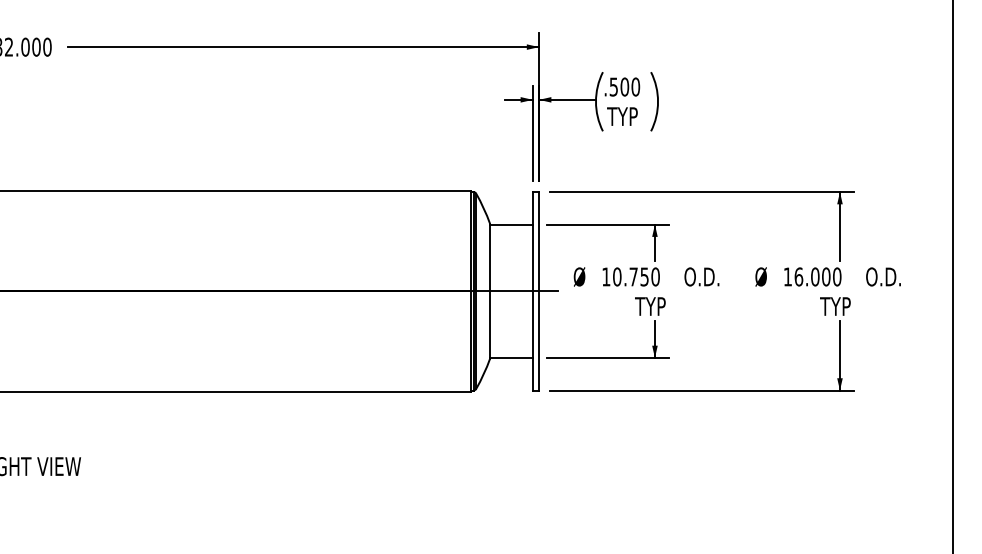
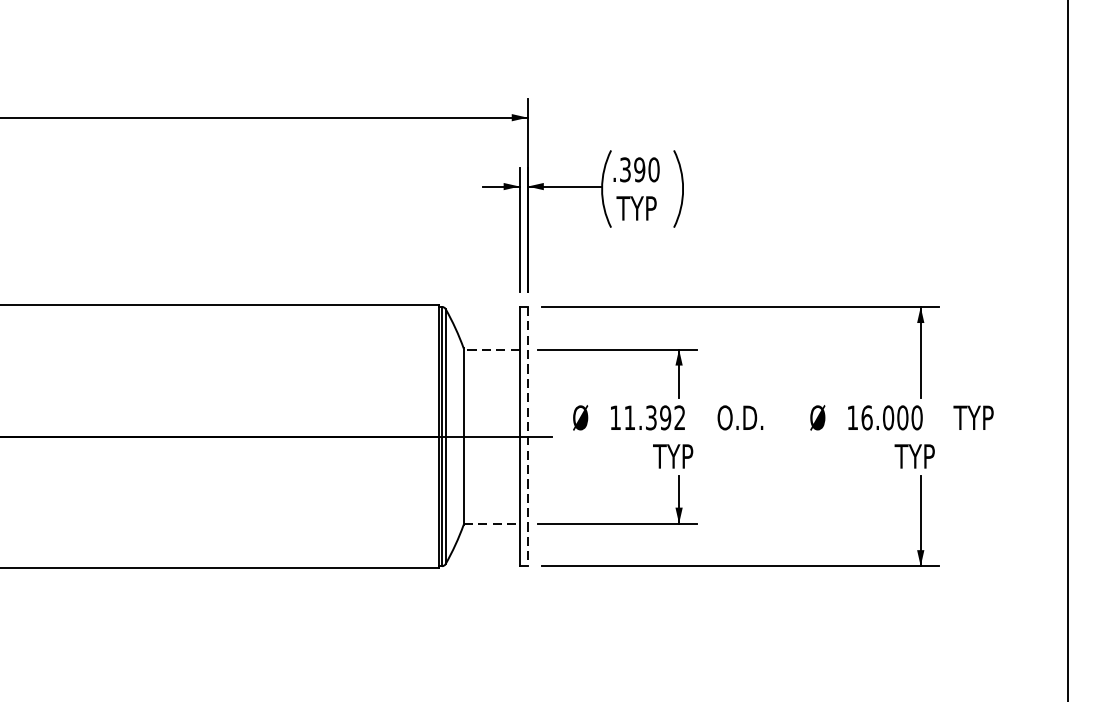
text: (619, 86) -> (632, 169), .500 -> .390
line: (510, 224) -> (490, 349), solid -> dashed
text: (636, 276) -> (654, 417), 10.750 -> 11.392
text: (882, 276) -> (976, 417), O.D. -> TYP
line: (539, 291) -> (528, 436), solid -> dashed
line: (511, 357) -> (491, 523), solid -> dashed

